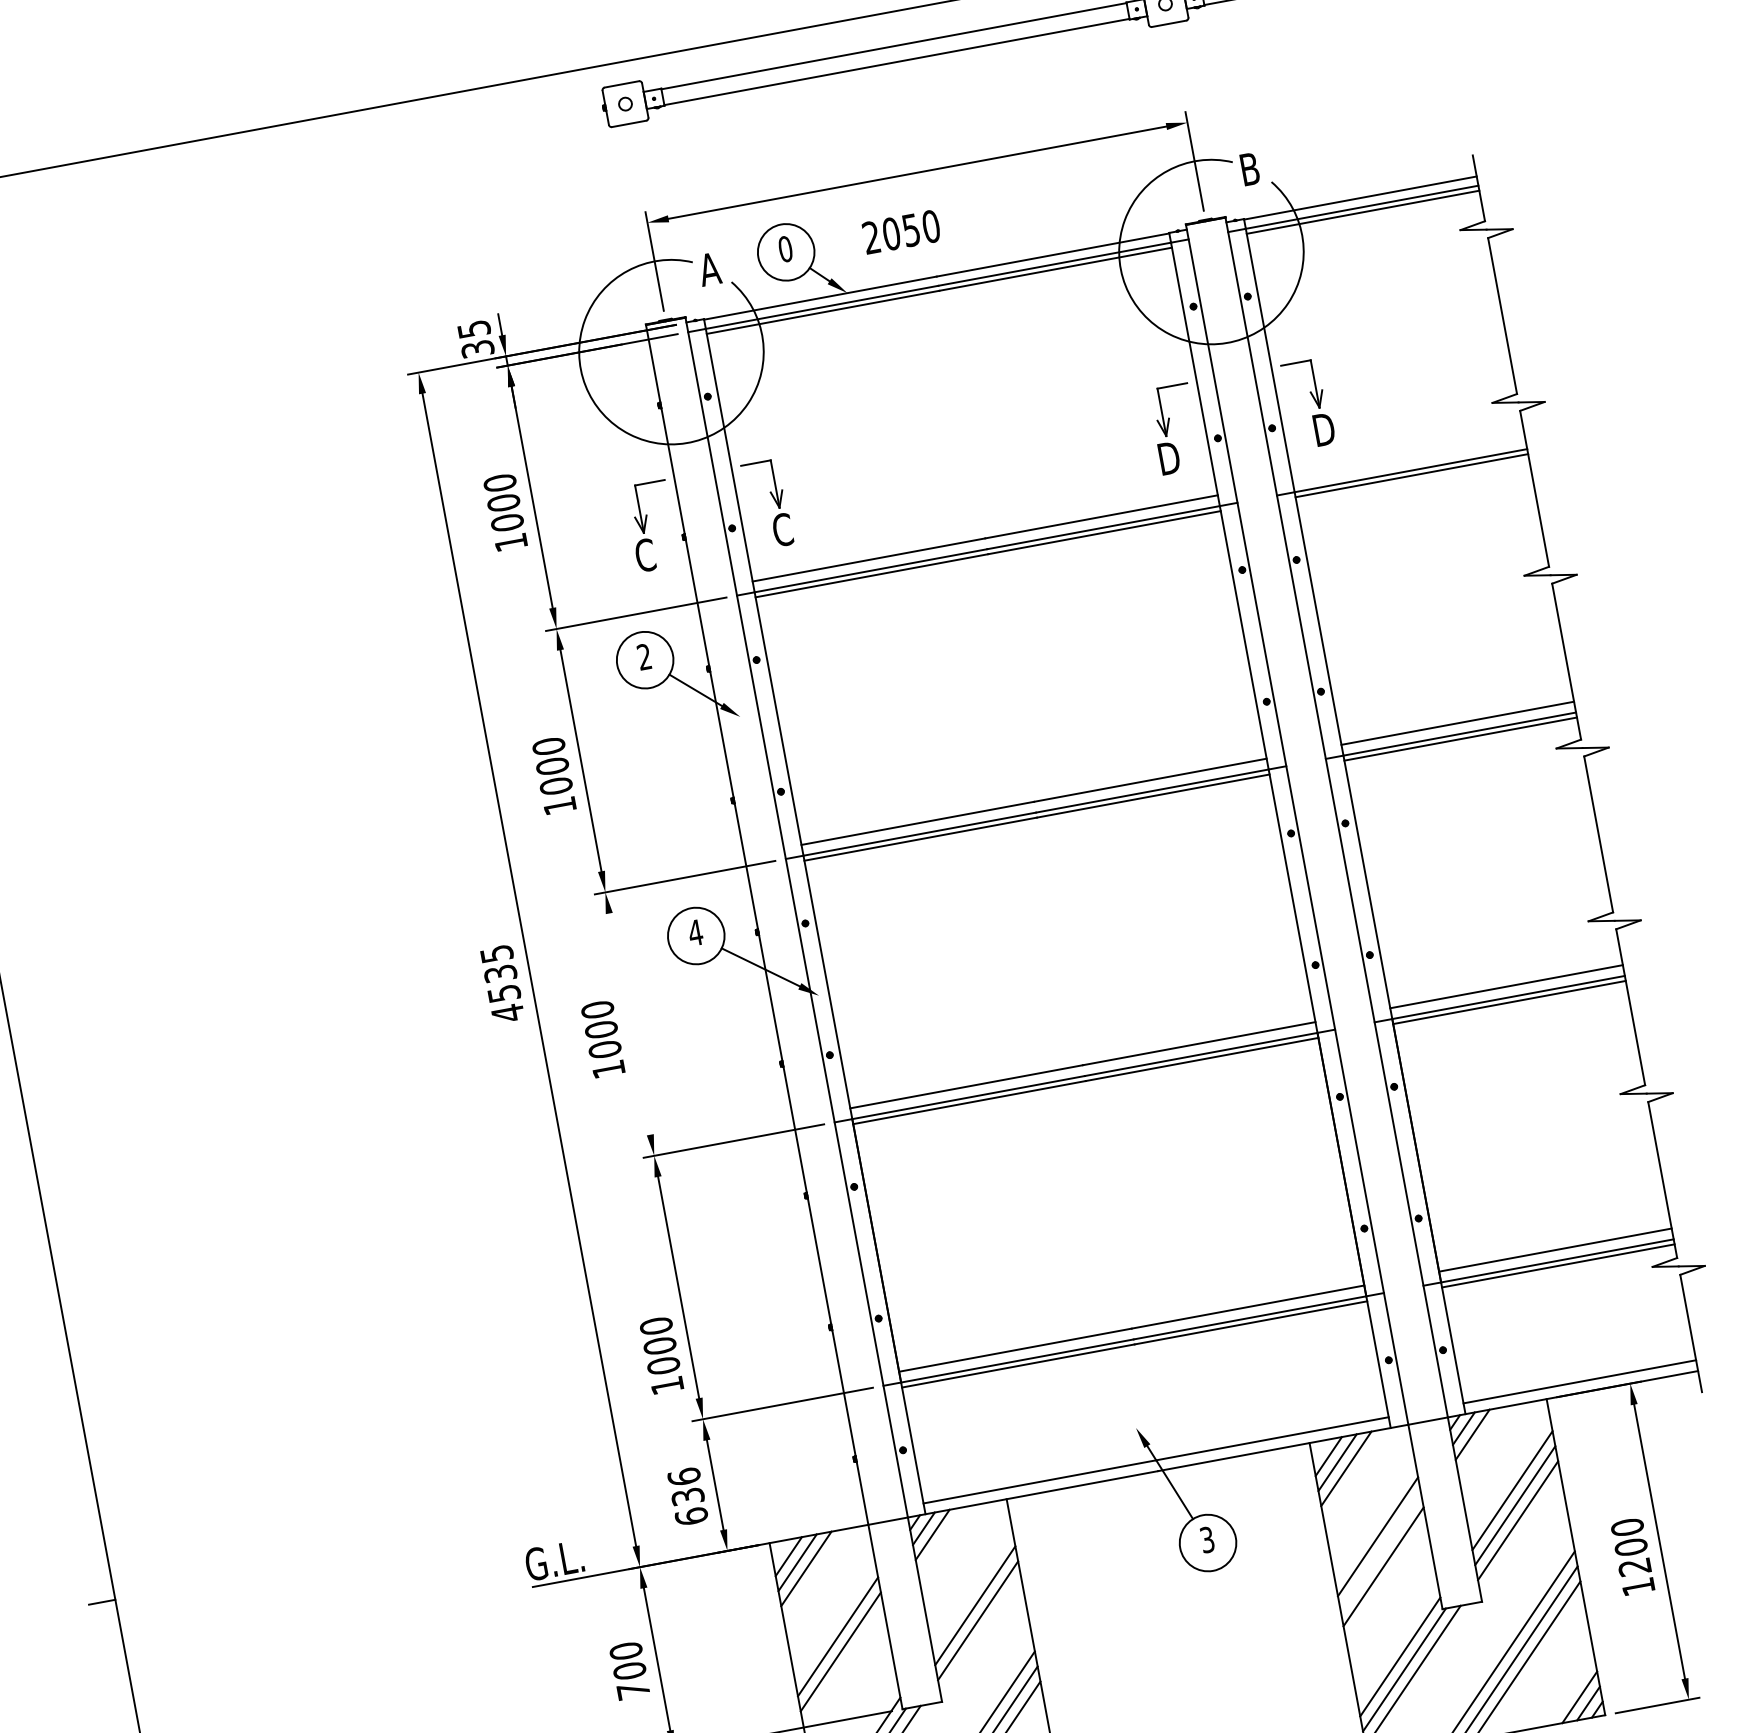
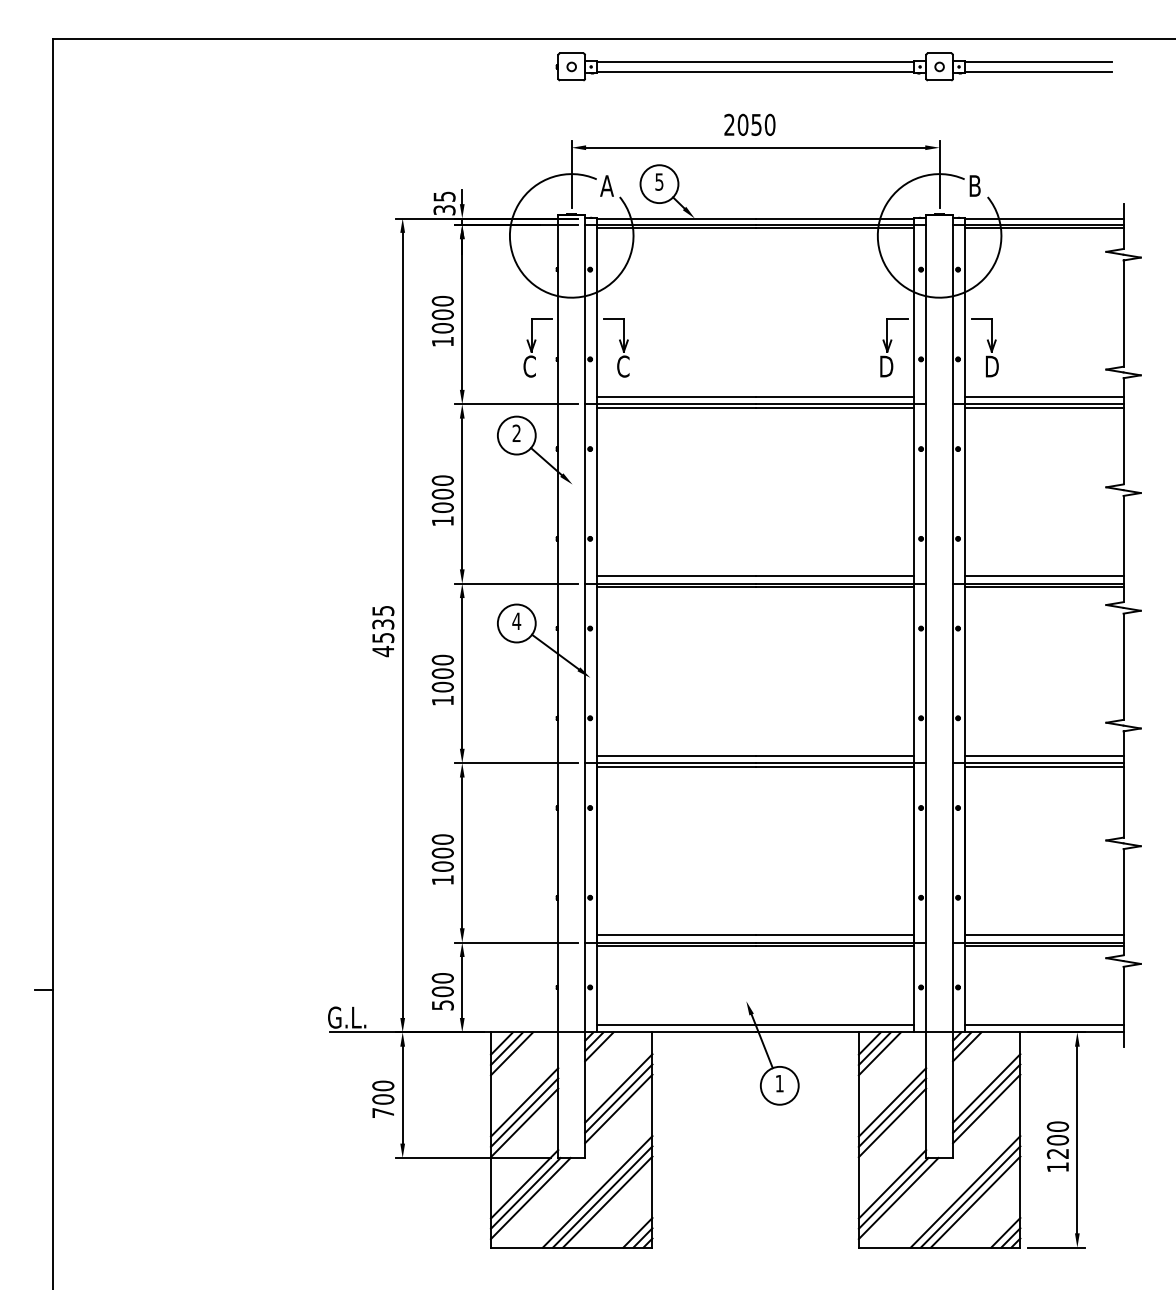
text: (900, 231) -> (749, 124), moved
text: (785, 248) -> (659, 181), 0 -> 5
line: (1409, 459) -> (1044, 396), added
line: (630, 1024) -> (462, 673), added
text: (661, 1355) -> (442, 859), moved
text: (687, 1496) -> (442, 991), 636 -> 500
text: (1207, 1539) -> (779, 1083), 3 -> 1
line: (1380, 1551) -> (892, 1112), added
line: (972, 1590) -> (618, 1088), added
line: (843, 1666) -> (524, 1122), added

